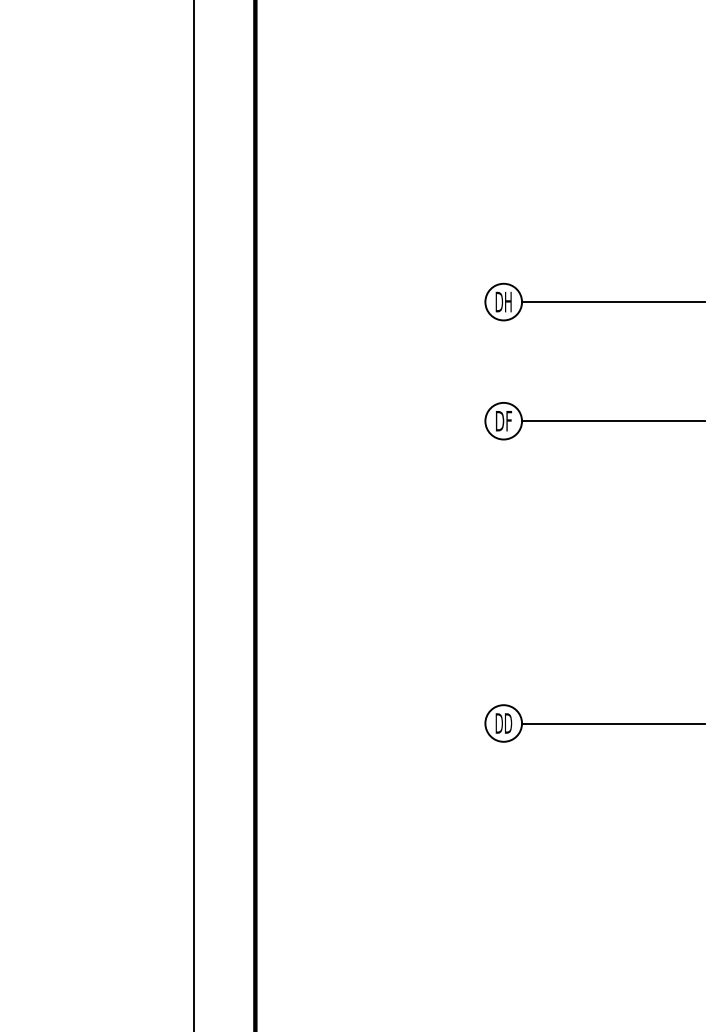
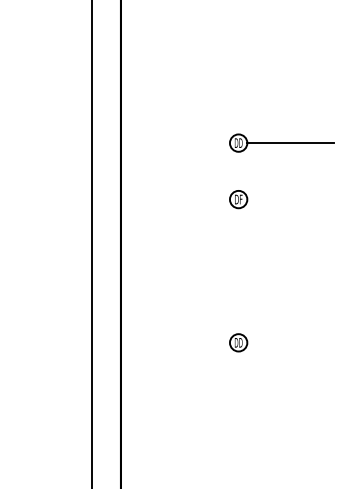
text: (507, 300) -> (240, 142), DH -> DD
line: (613, 421) -> (290, 199), removed
line: (613, 722) -> (290, 342), removed

